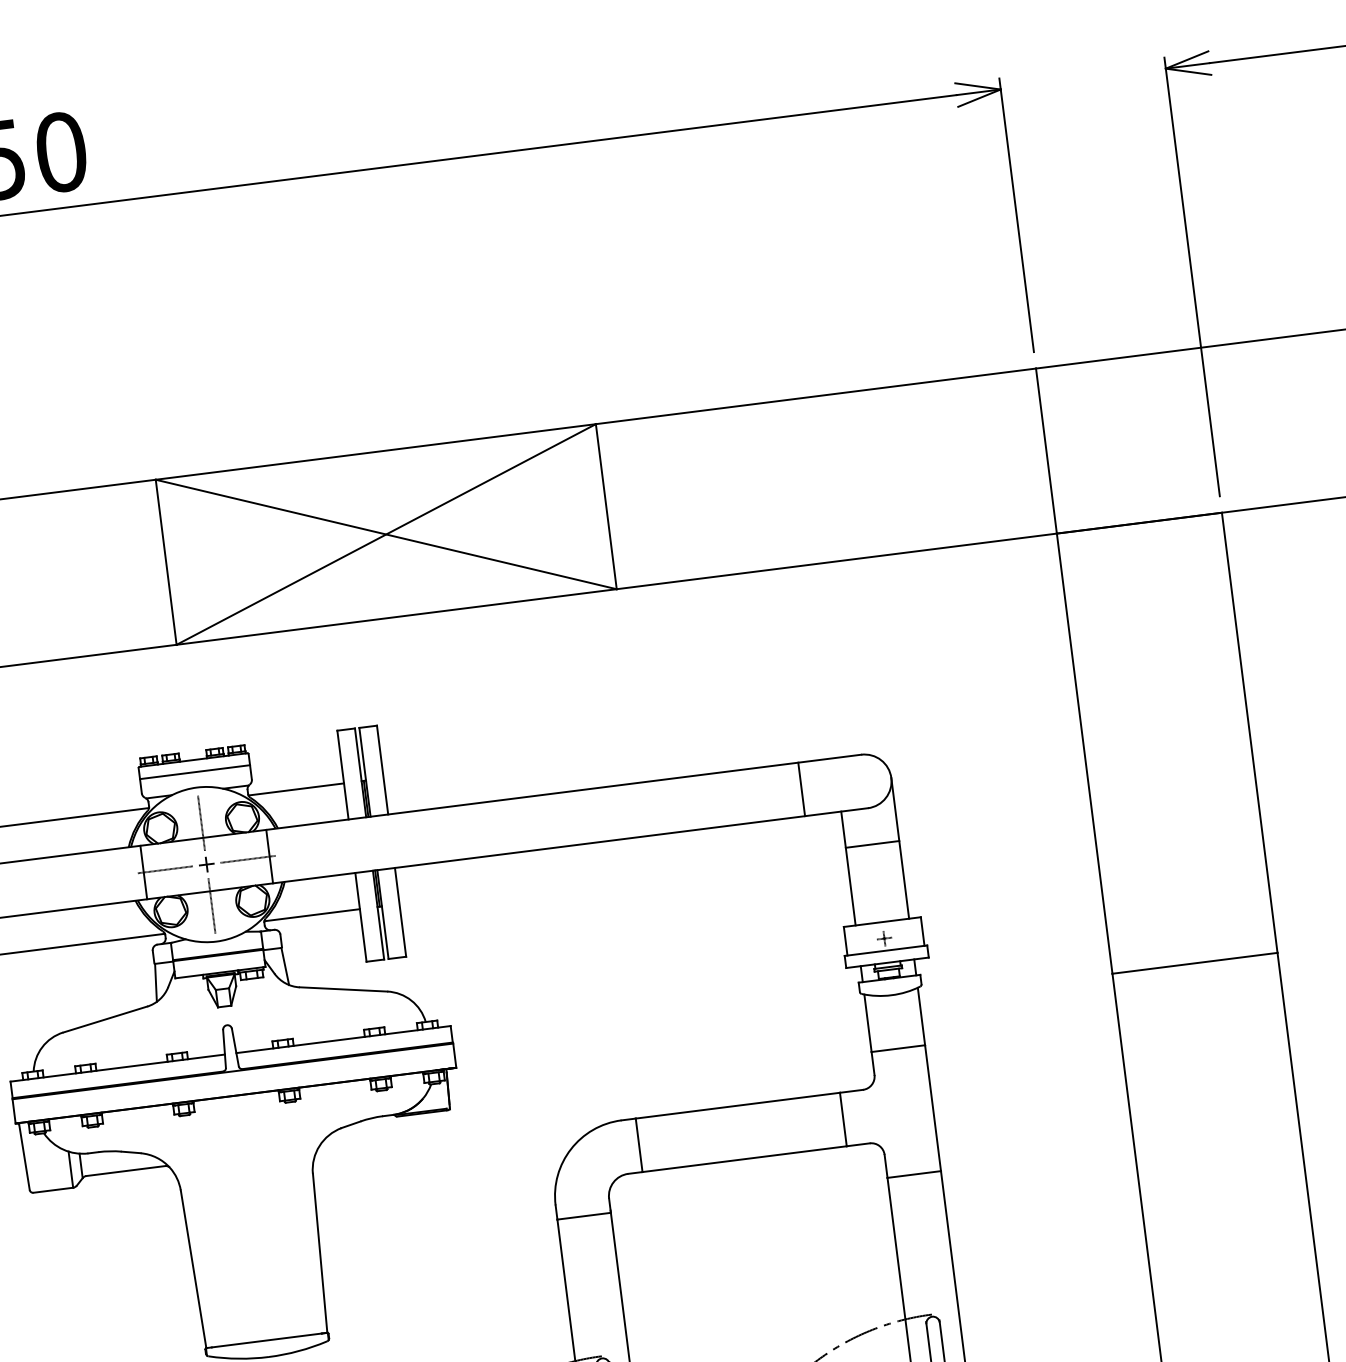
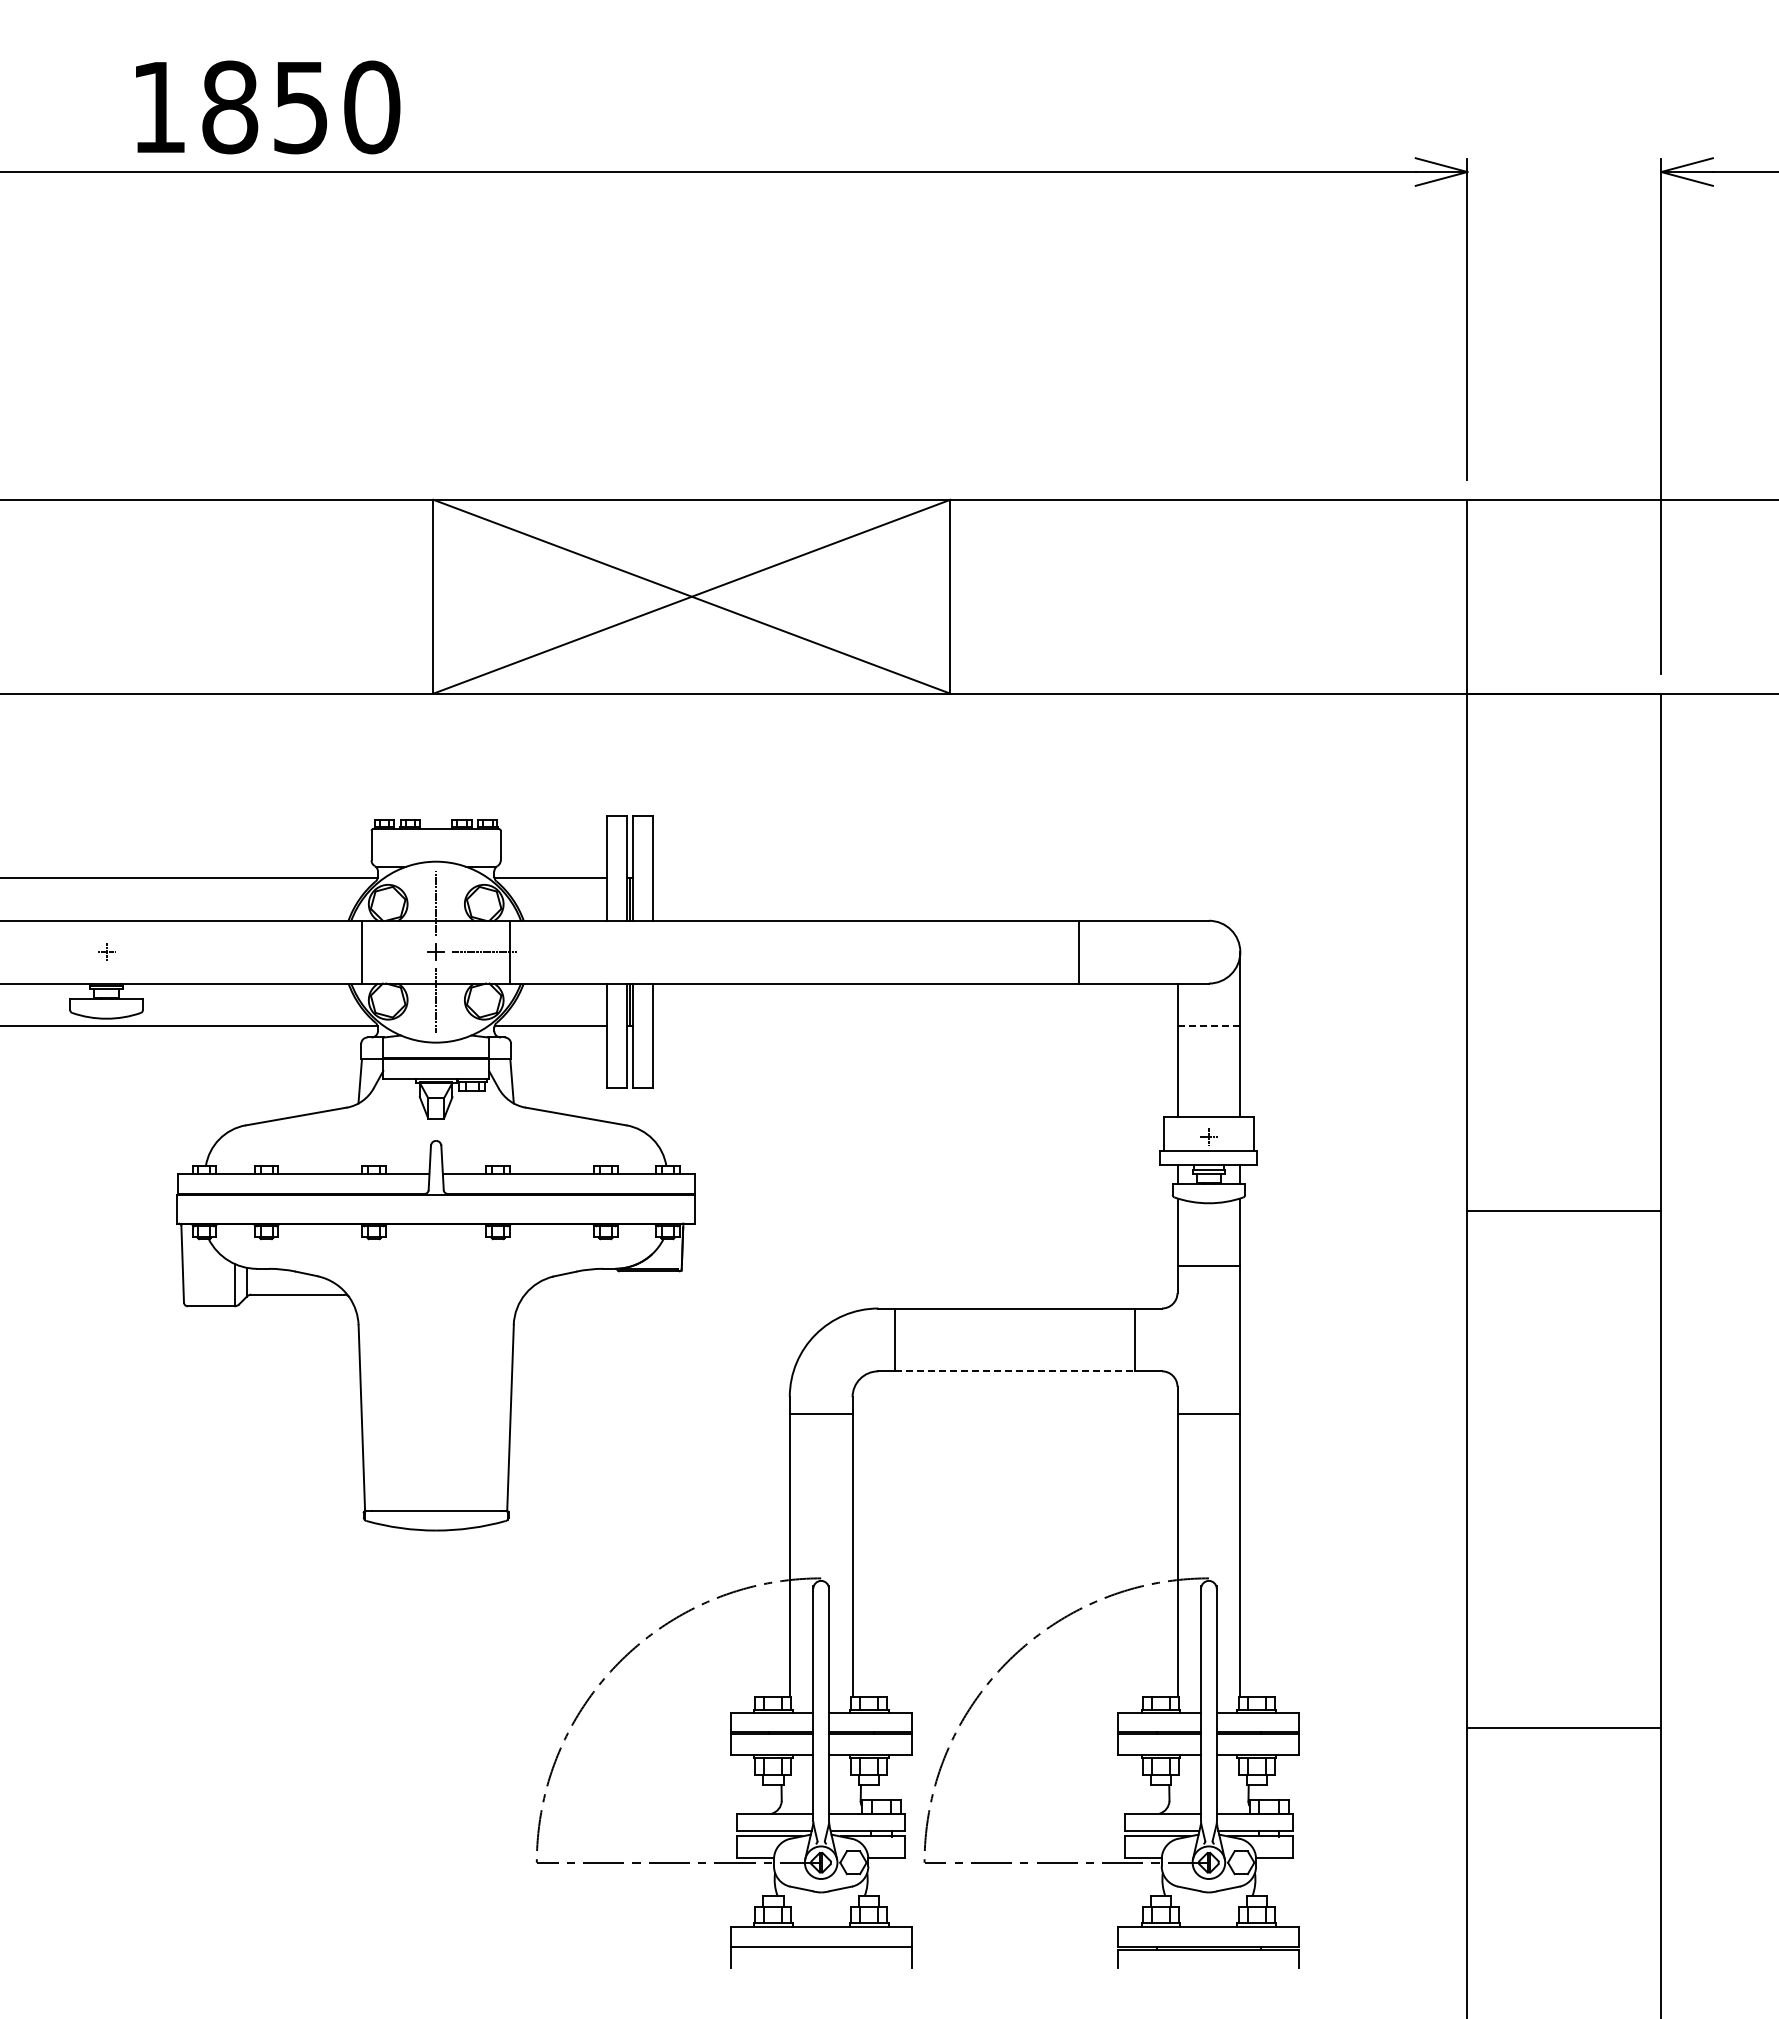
line: (194, 772) -> (435, 843), removed
line: (801, 788) -> (1078, 951), moved
line: (873, 844) -> (1209, 1026), solid -> dashed
line: (165, 870) -> (387, 952), removed
line: (745, 1159) -> (1015, 1371), solid -> dashed

